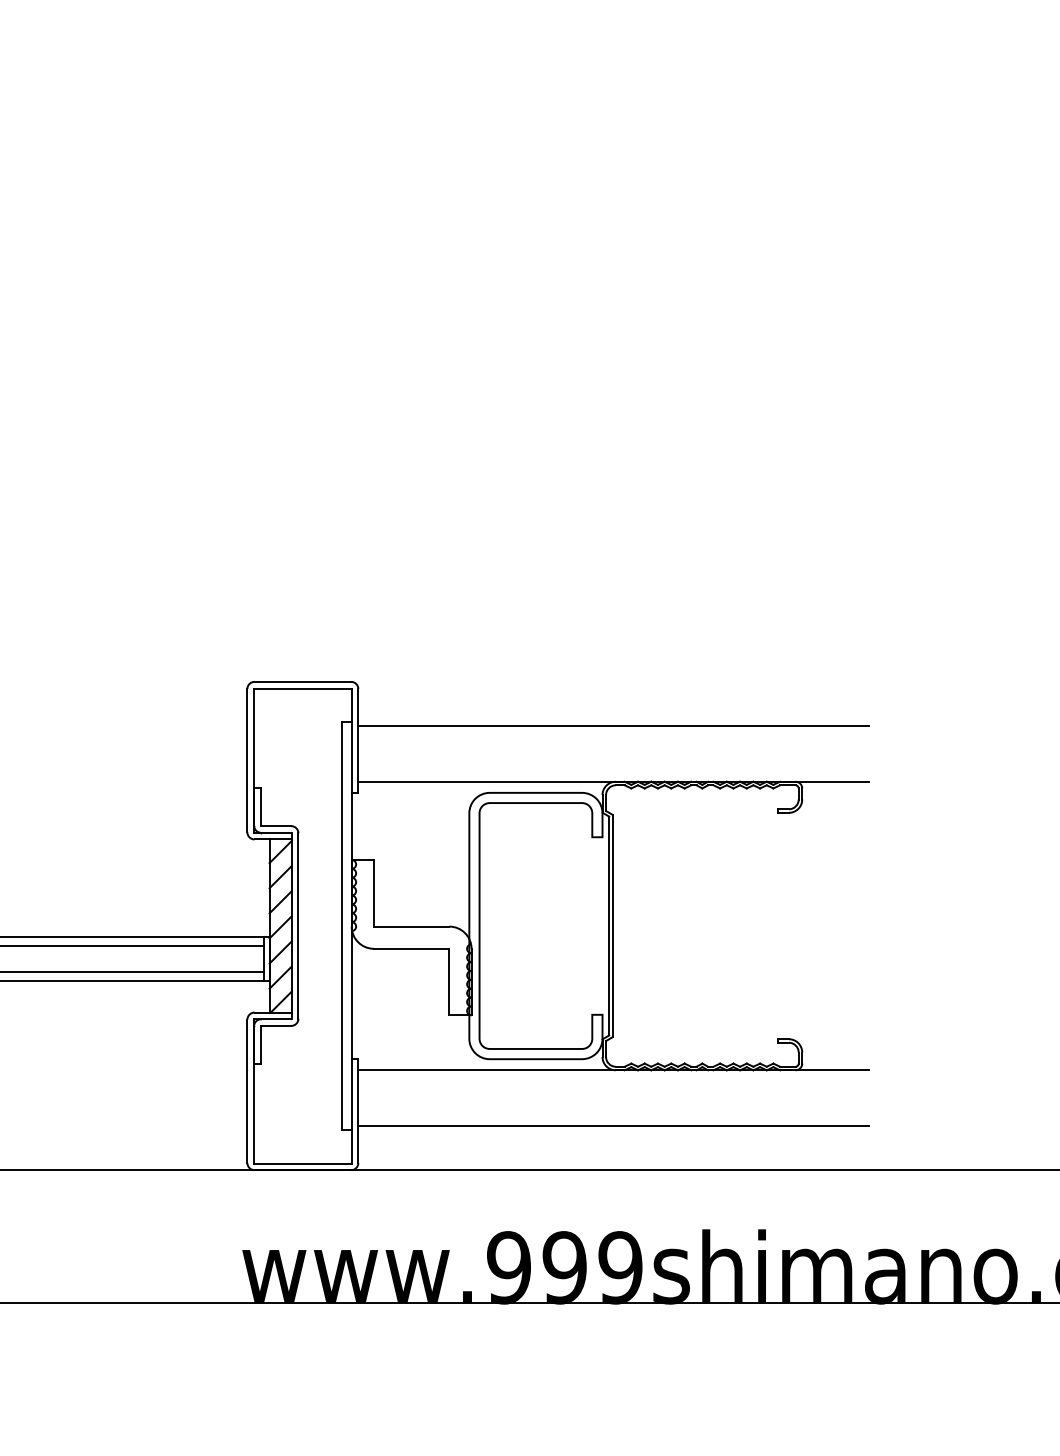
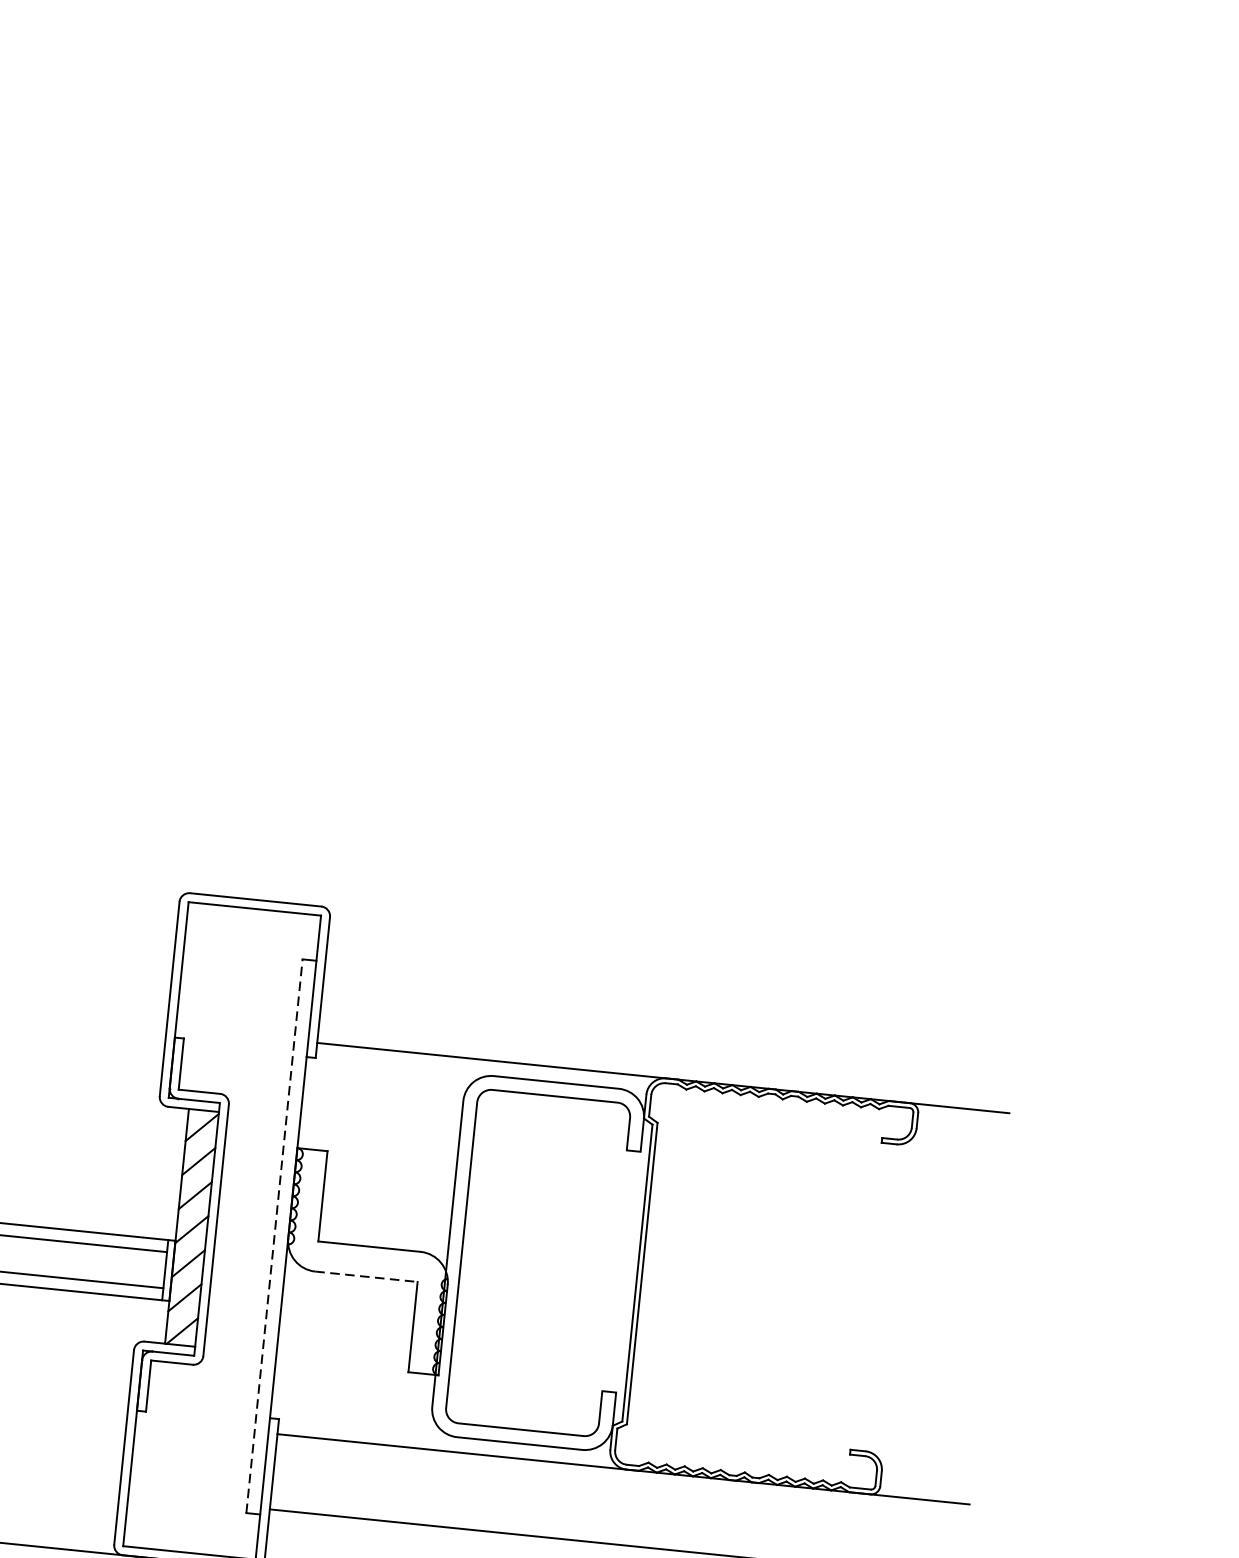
line: (613, 726) -> (670, 1003), removed
line: (341, 925) -> (274, 1235), solid -> dashed
line: (411, 948) -> (366, 1276), solid -> dashed

